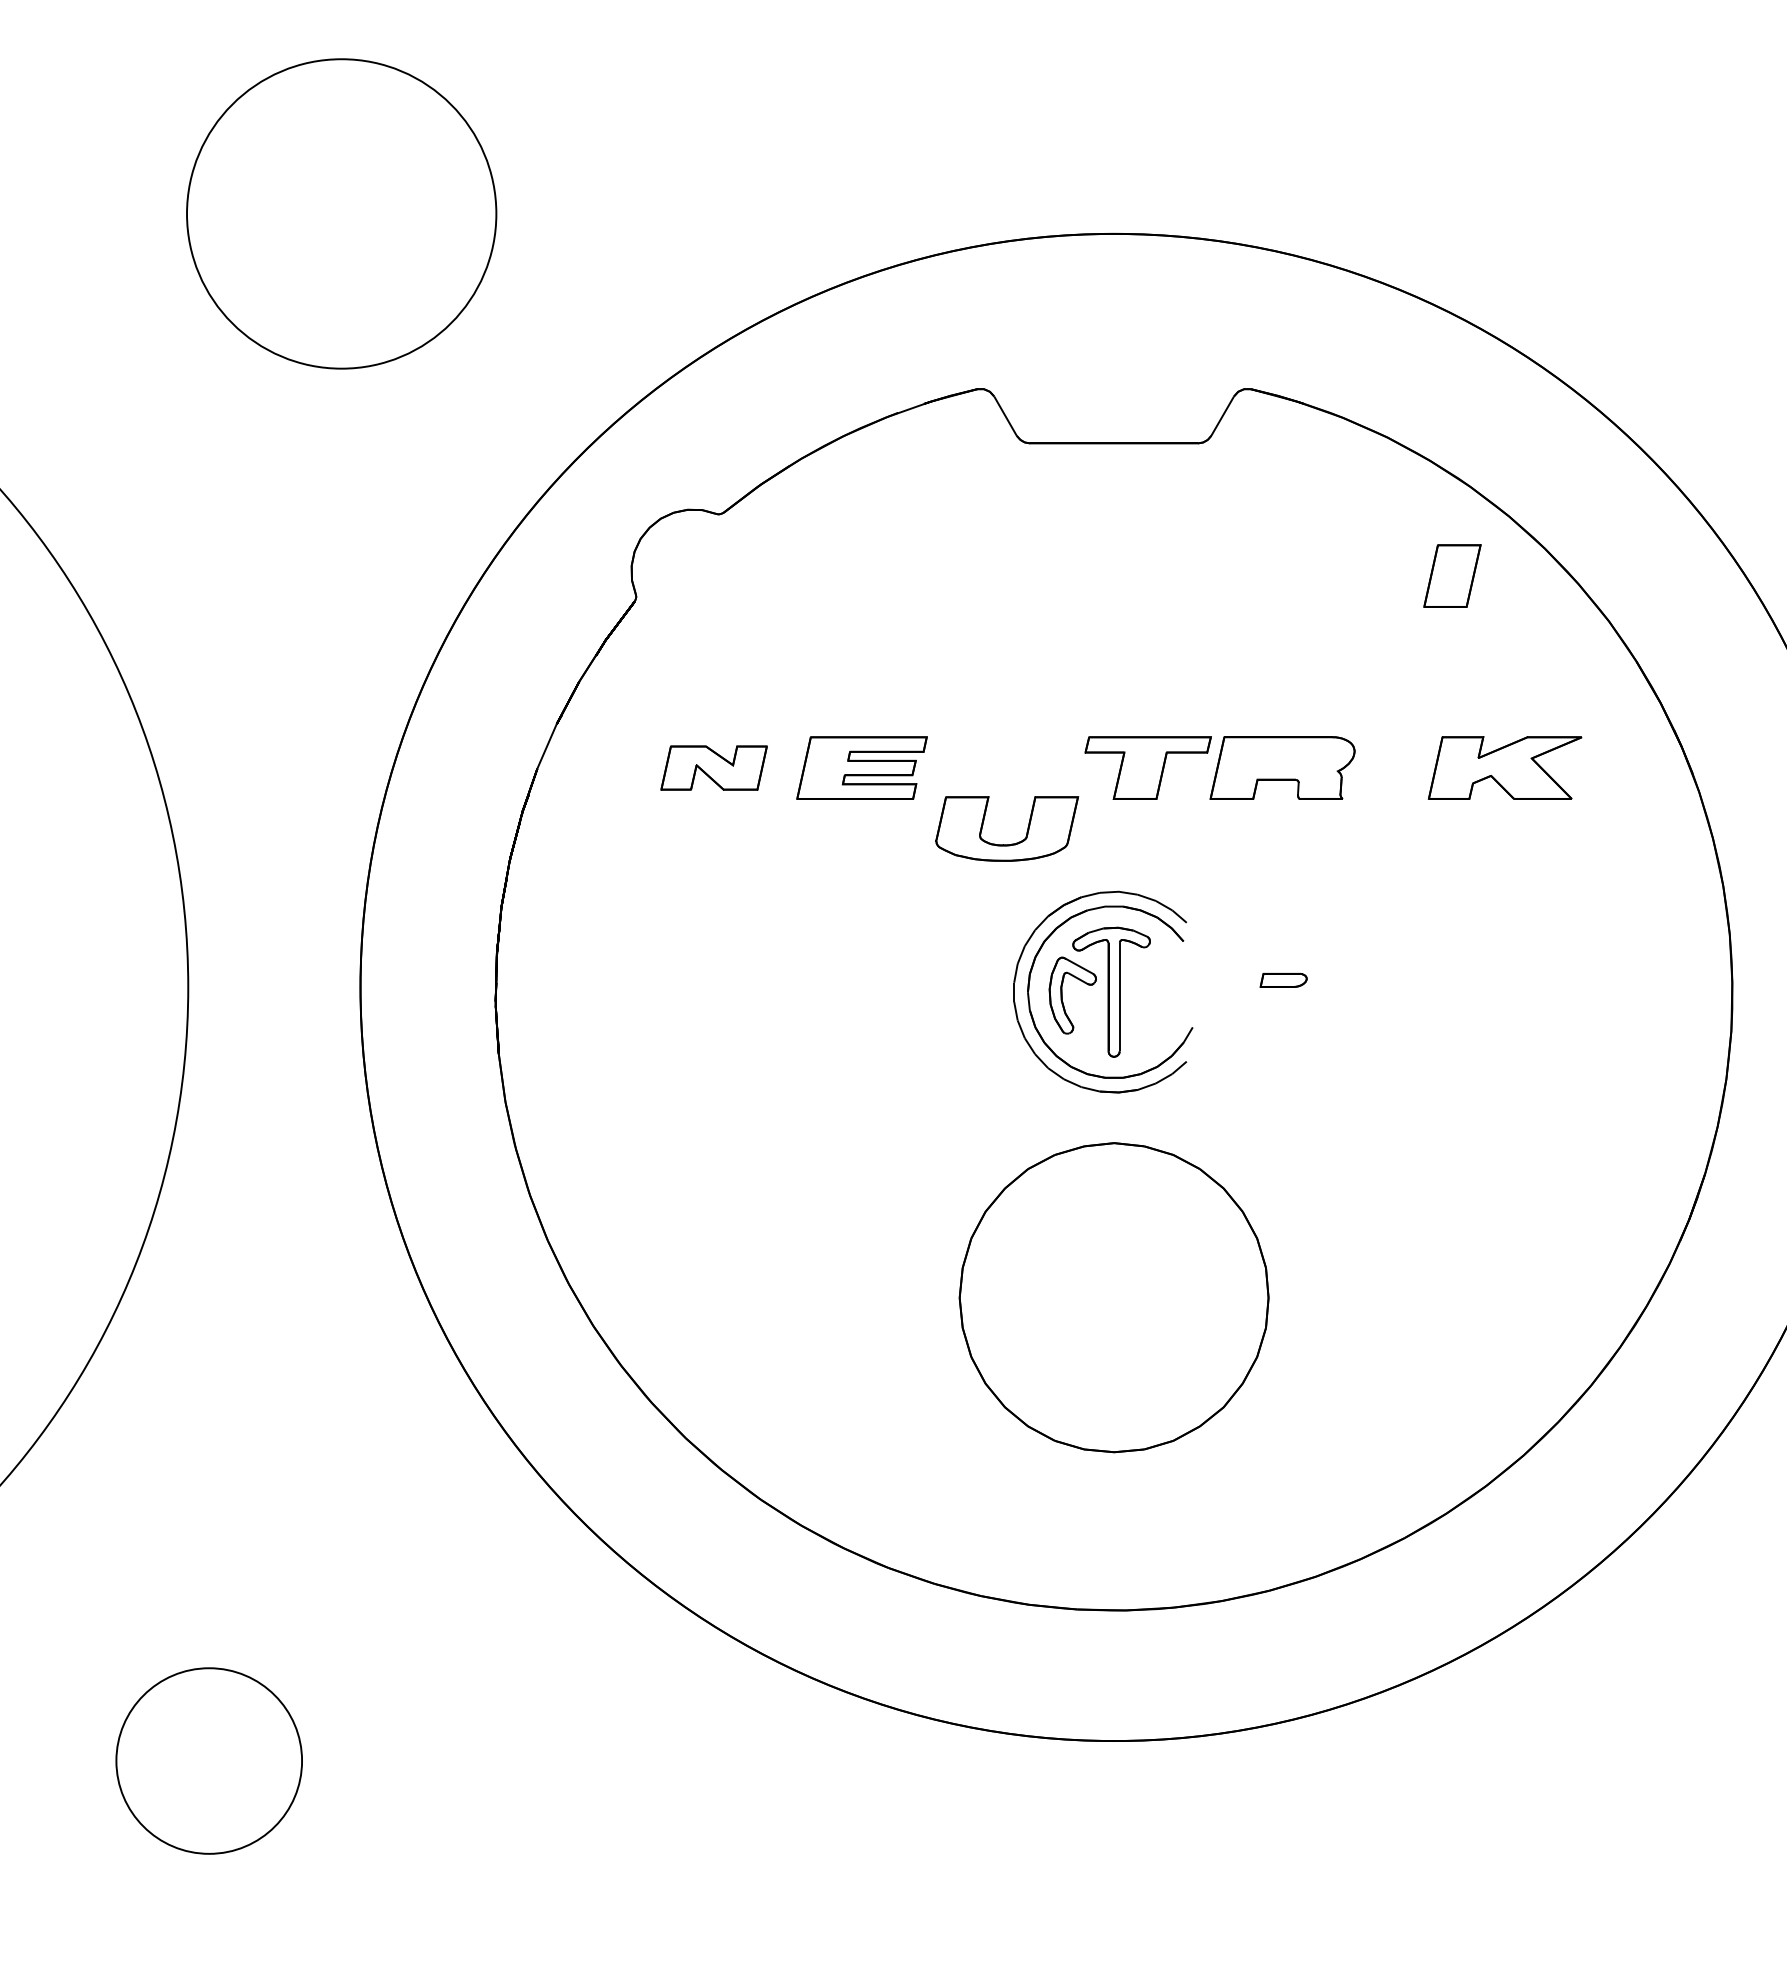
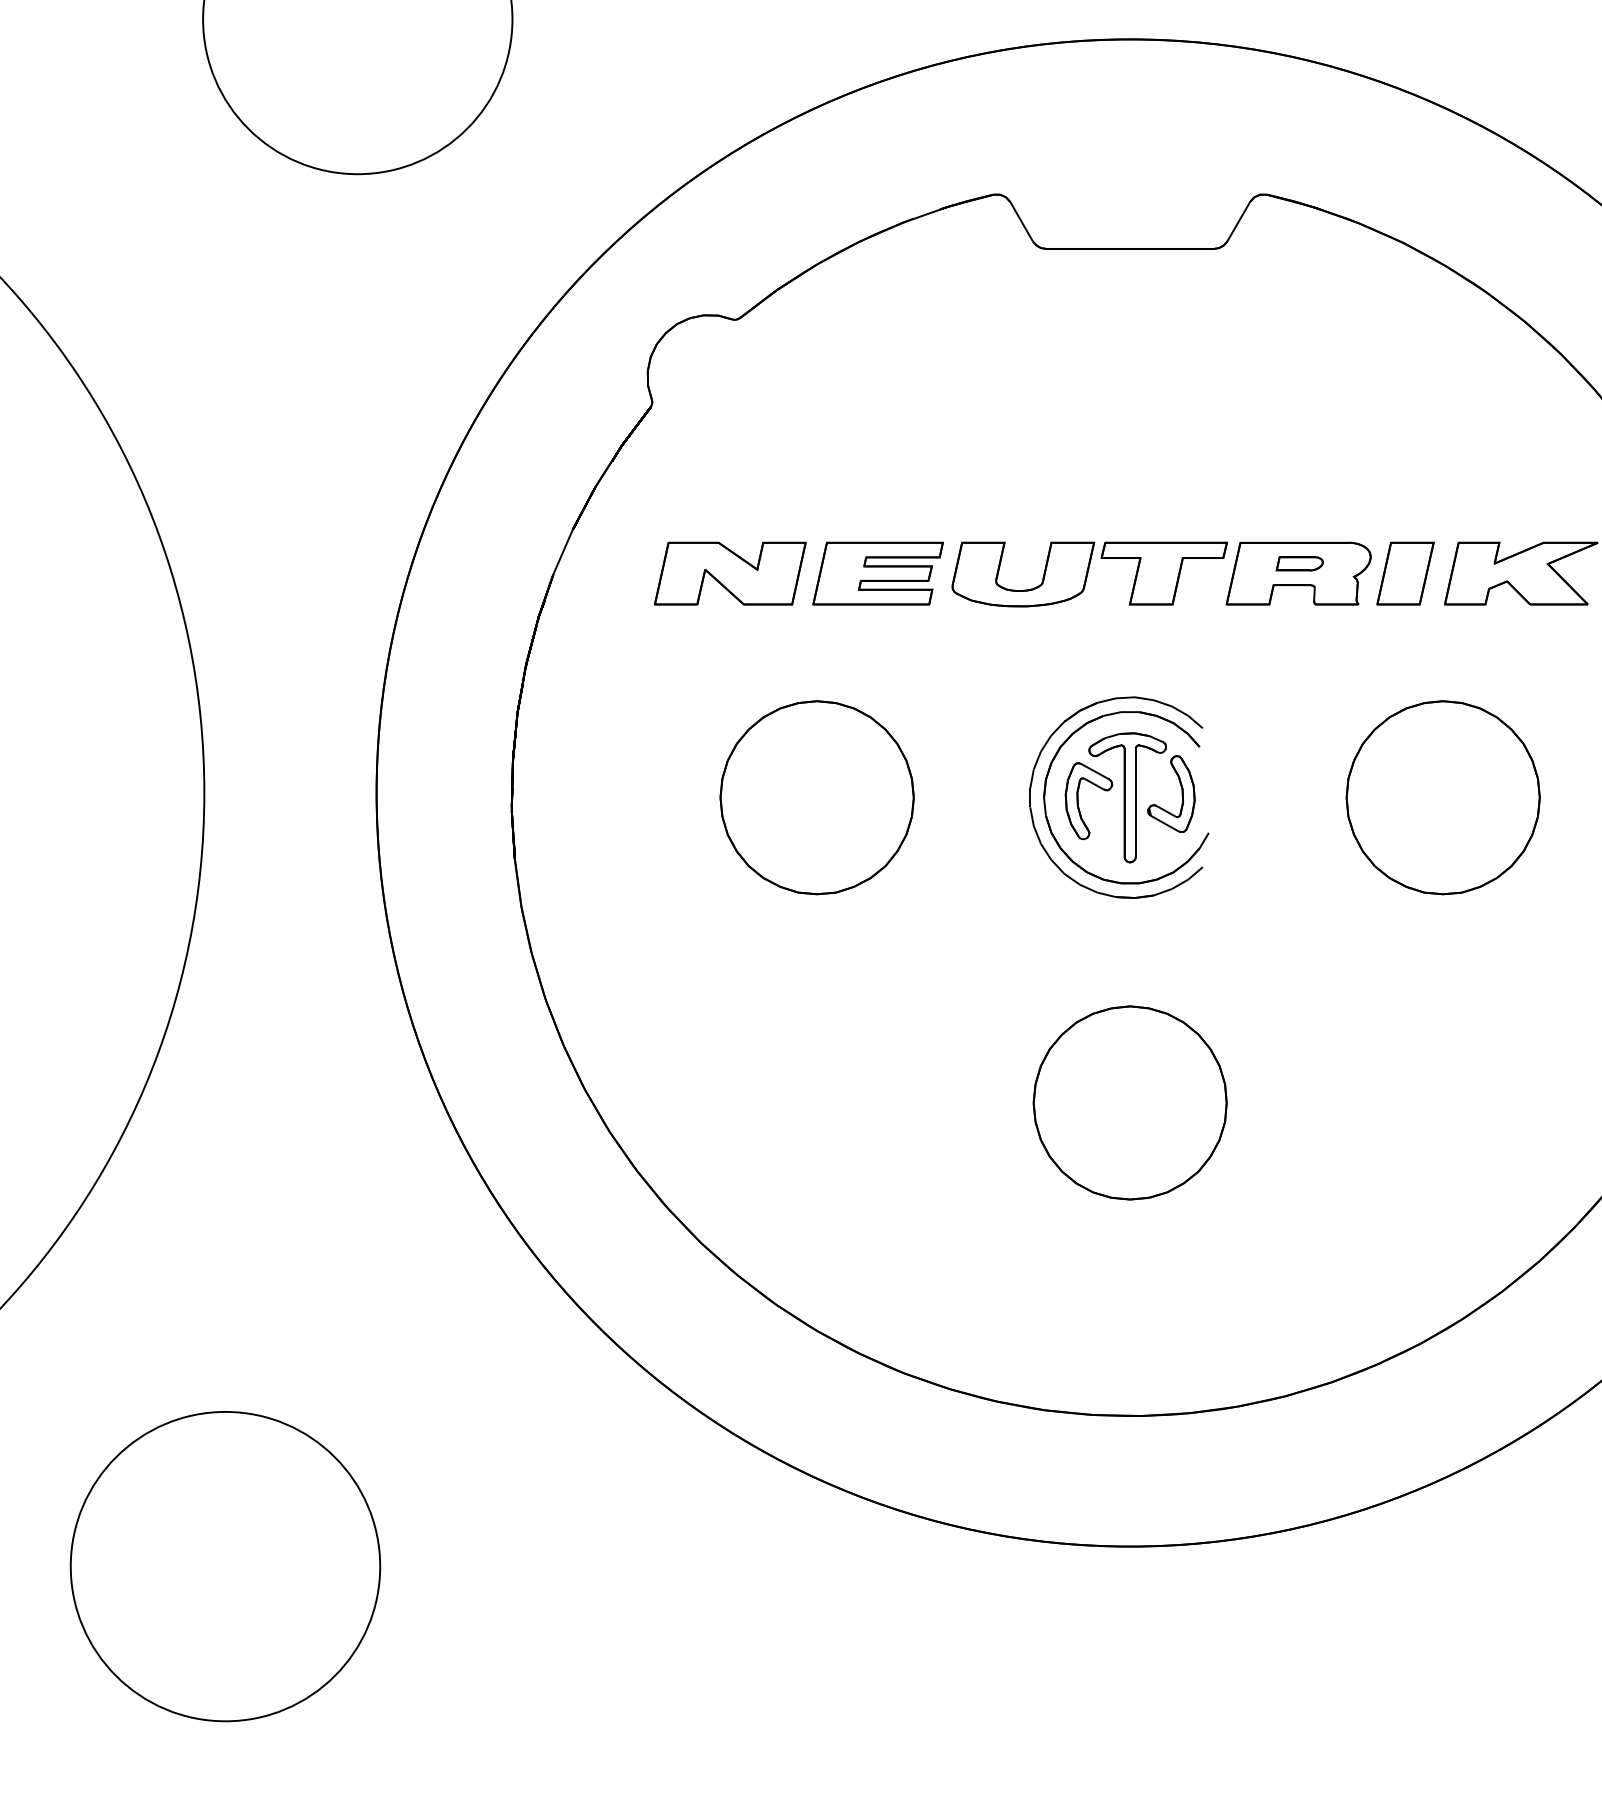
part: (1452, 575) -> (1405, 573), moved
part: (713, 767) -> (729, 573), size x1.43
part: (1011, 843) -> (1027, 589), moved
part: (1283, 979) -> (1299, 563), moved
part: (1165, 988) -> (1181, 794), added
part: (800, 991) -> (816, 797), added
part: (1426, 991) -> (1442, 797), added
part: (1113, 1296) -> (1129, 1102), size x0.62
part: (208, 1760) -> (224, 1566), size x1.67

